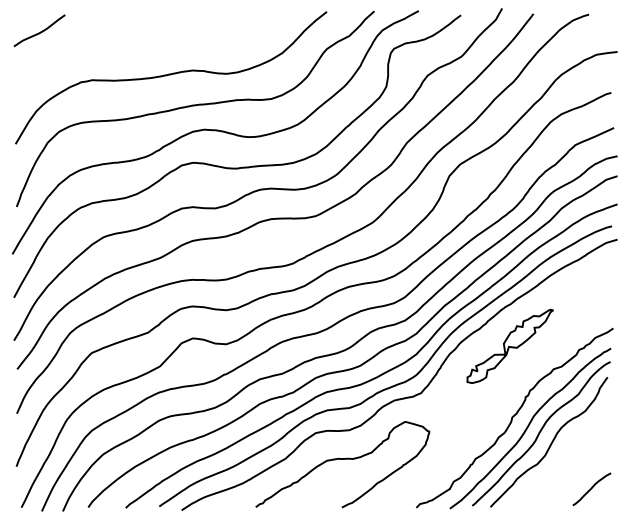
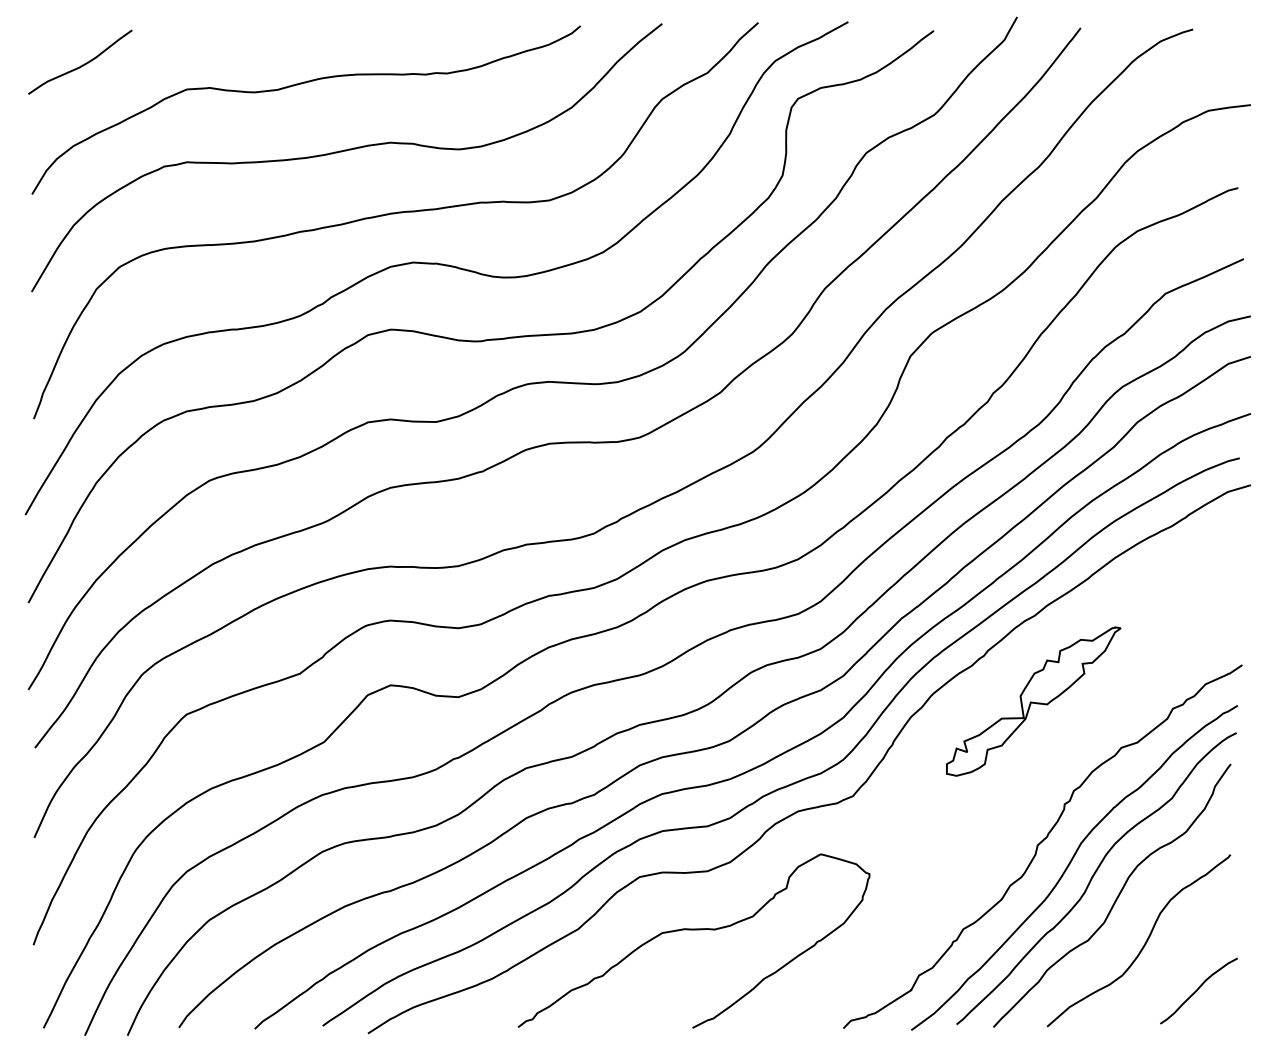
curve: (148, 42) -> (300, 85), added
curve: (564, 465) -> (1143, 942), added

